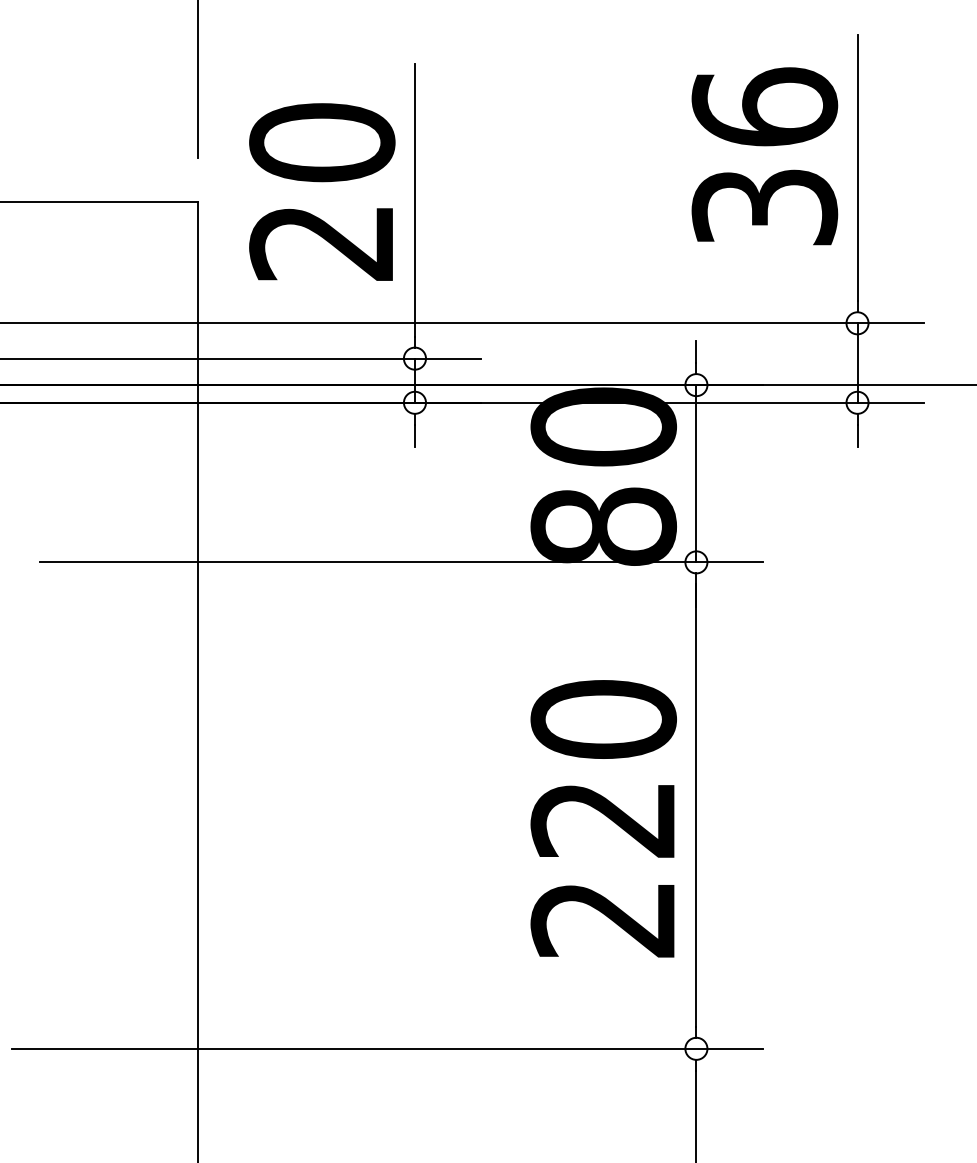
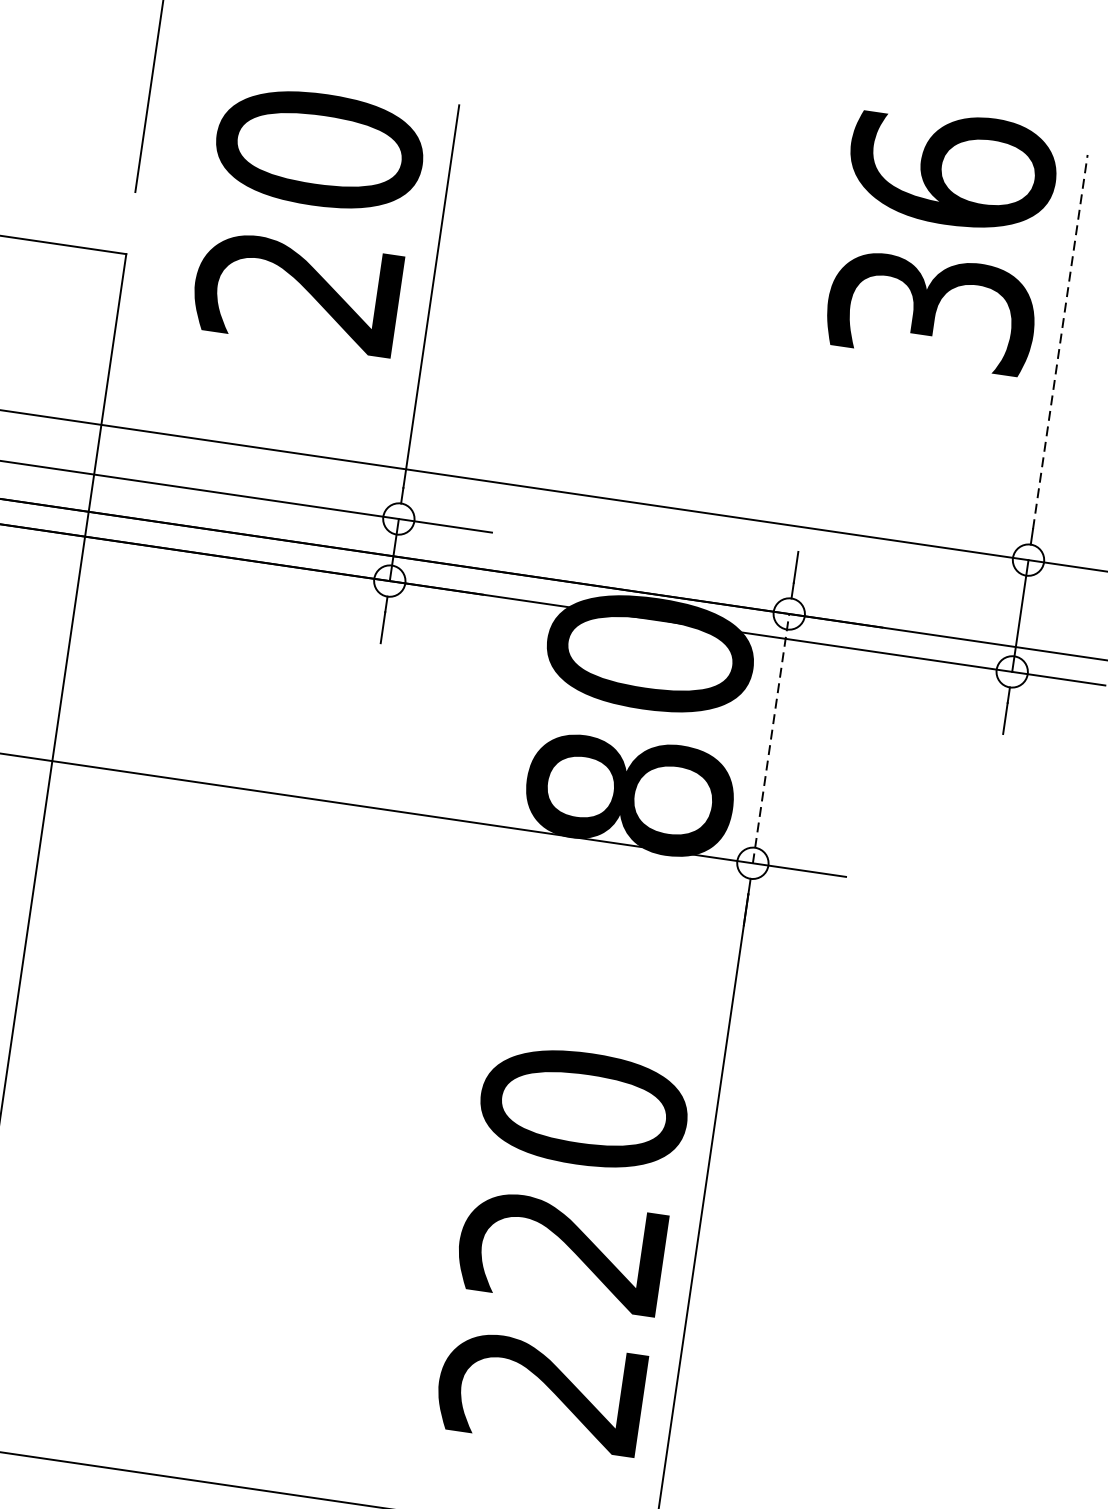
text: (764, 156) -> (941, 238), moved
line: (857, 167) -> (1060, 340), solid -> dashed
text: (322, 191) -> (309, 218), moved
line: (696, 473) -> (771, 738), solid -> dashed
text: (603, 818) -> (563, 1248), moved

